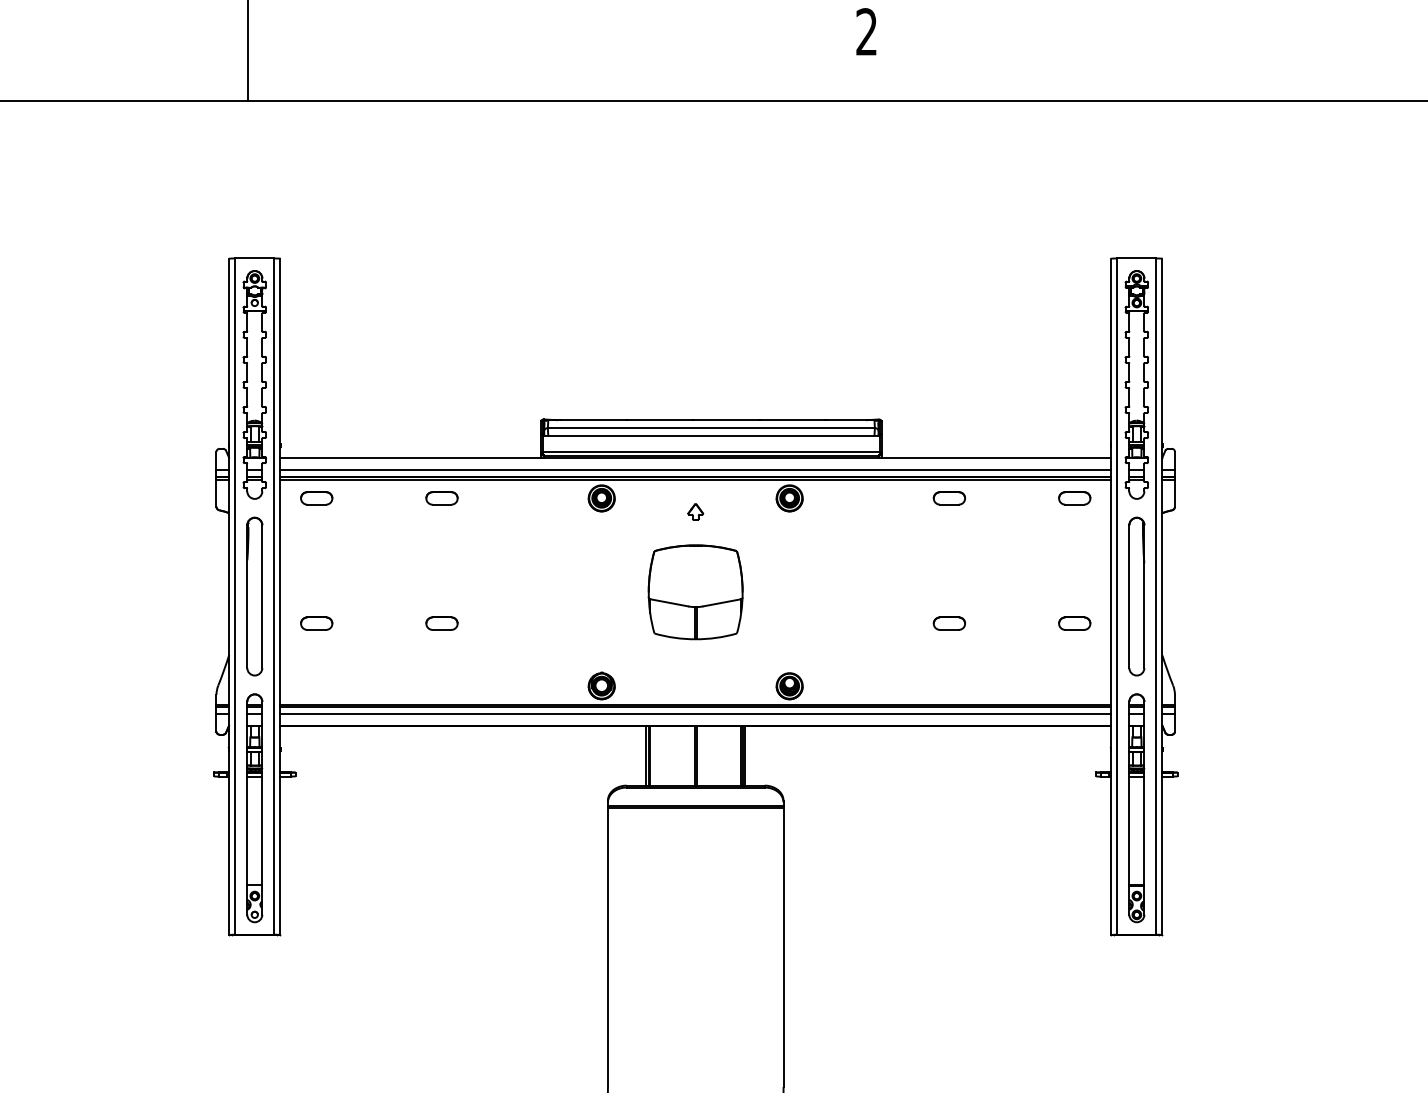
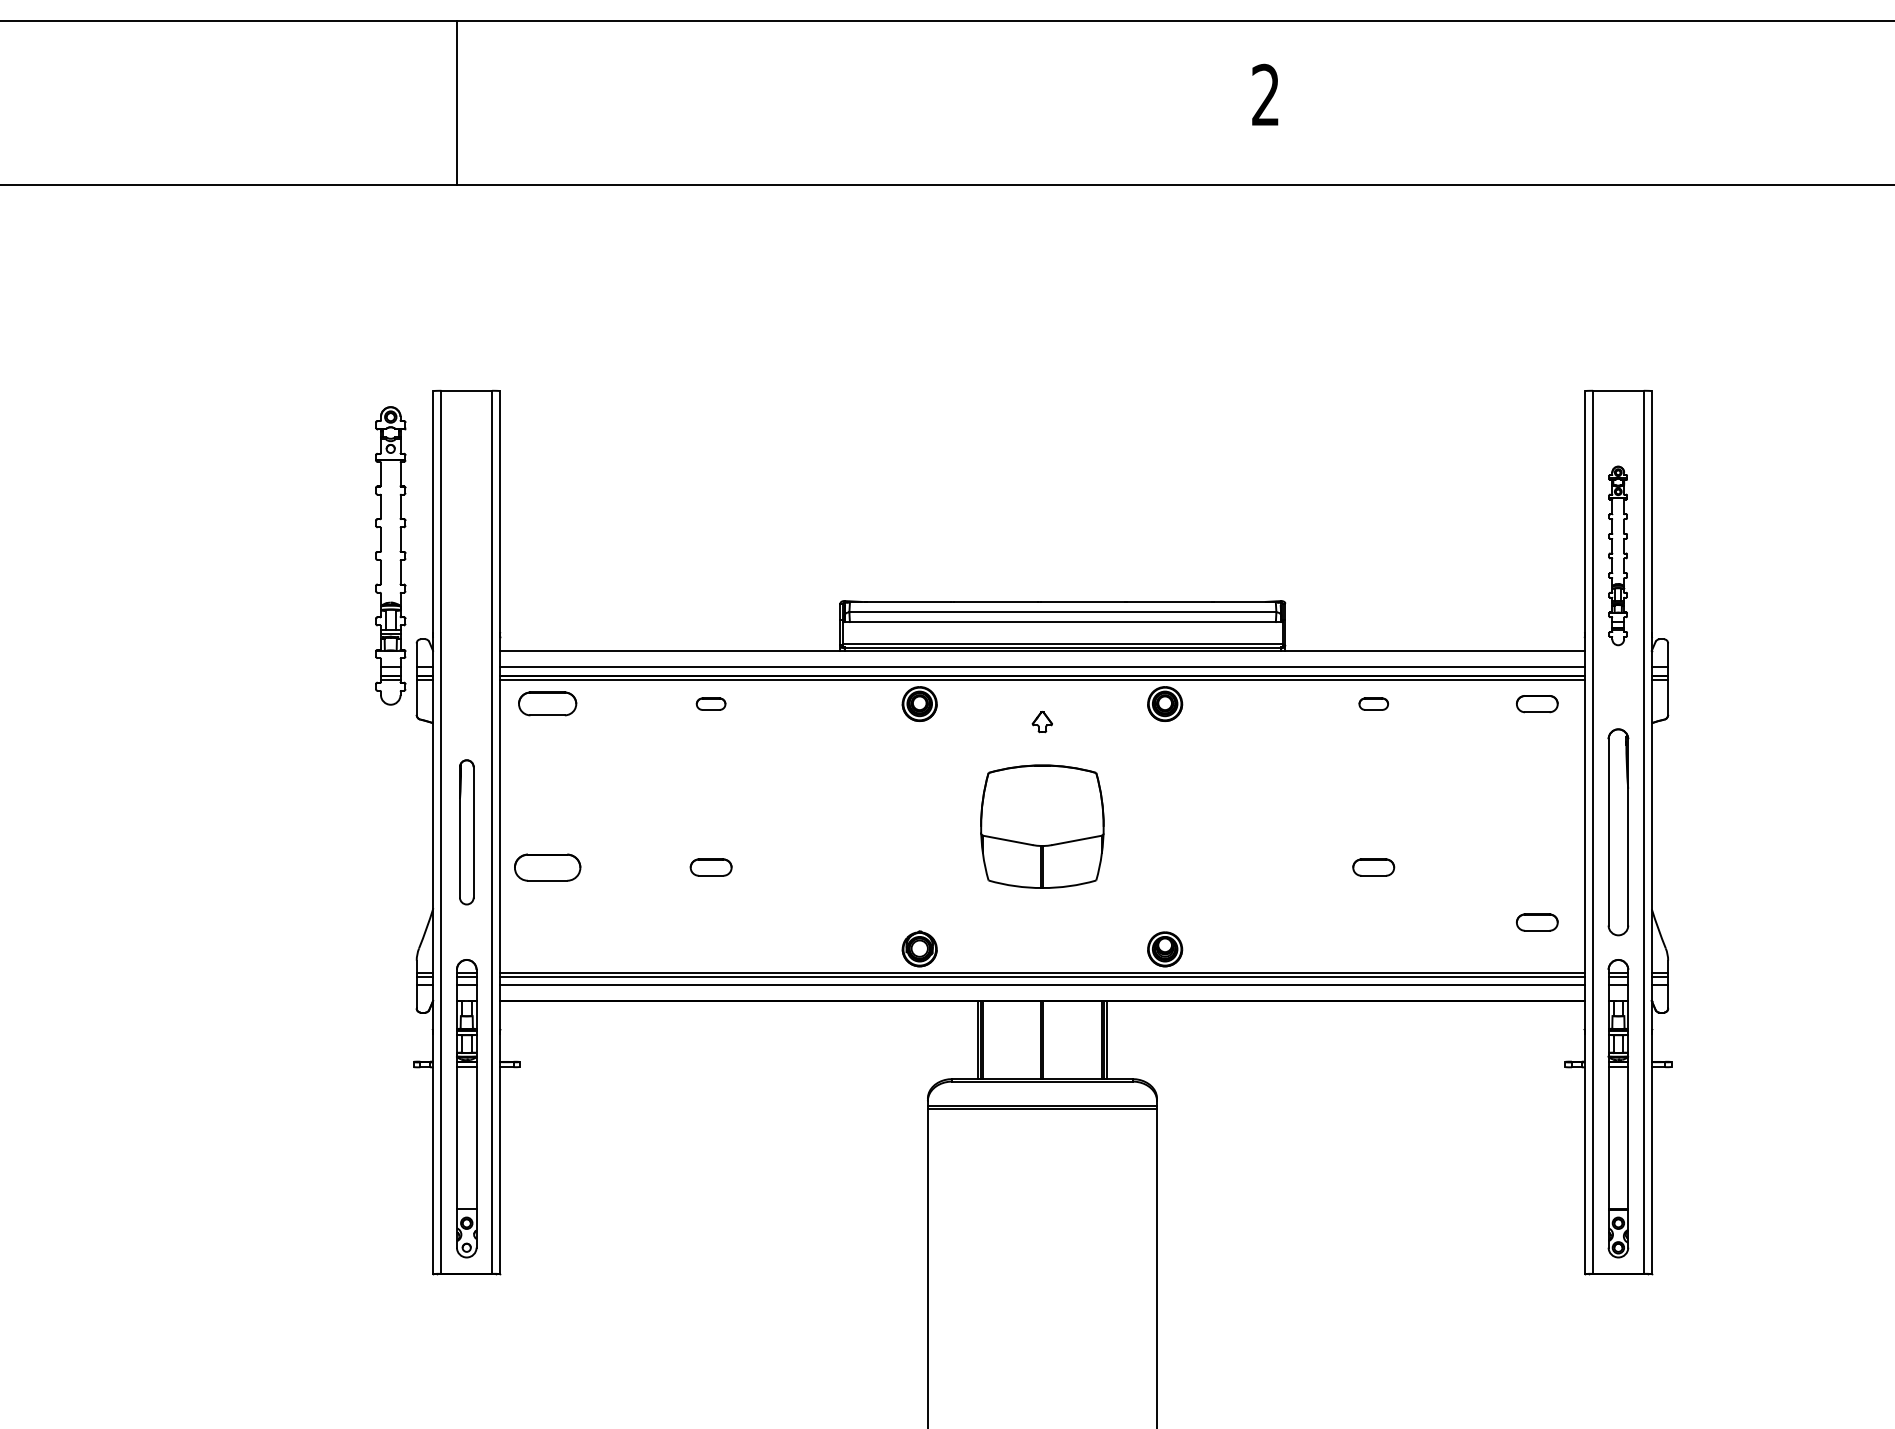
part: (254, 384) -> (390, 555), moved
part: (1136, 384) -> (1617, 555), size x0.6
part: (316, 498) -> (547, 704), size x1.4
part: (441, 498) -> (710, 704), size x0.7
part: (949, 498) -> (1373, 704), size x0.7
part: (254, 596) -> (466, 832), size x0.7
part: (316, 623) -> (547, 867), size x1.6
part: (1074, 623) -> (1537, 922), moved

